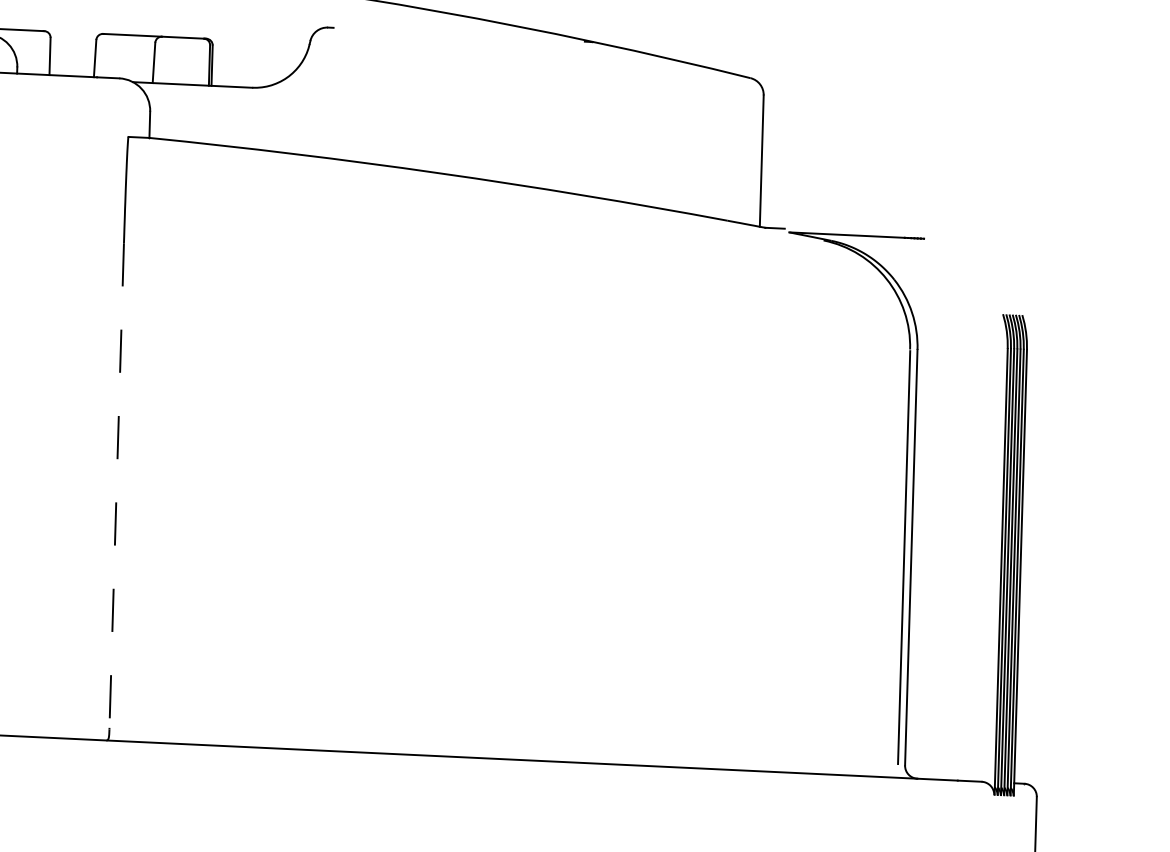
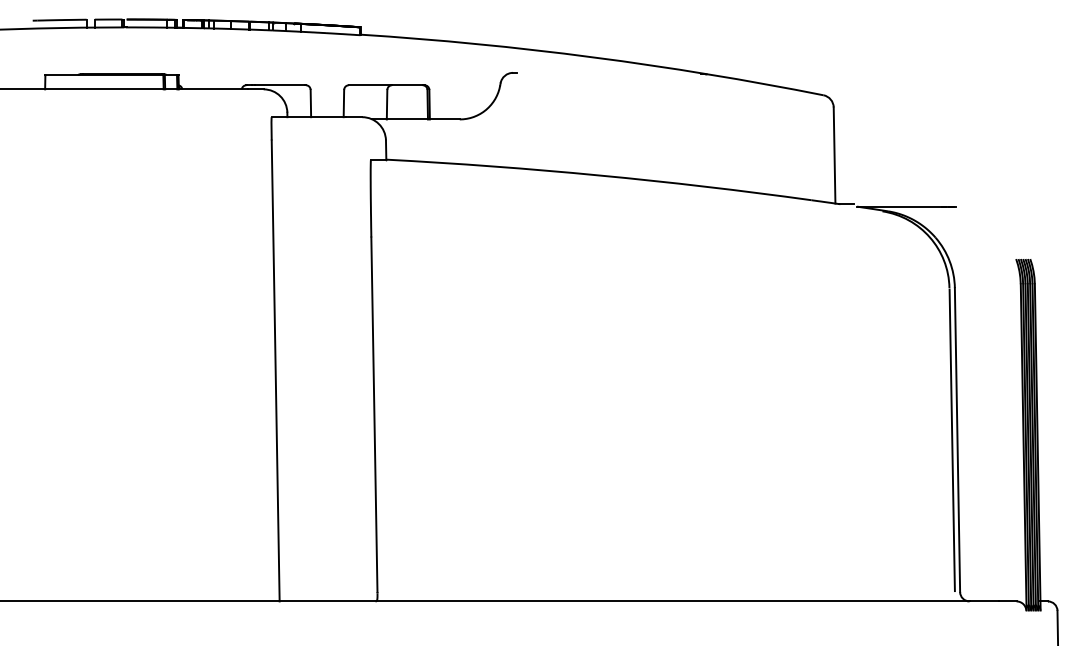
line: (116, 486) -> (374, 415), dashed -> solid

